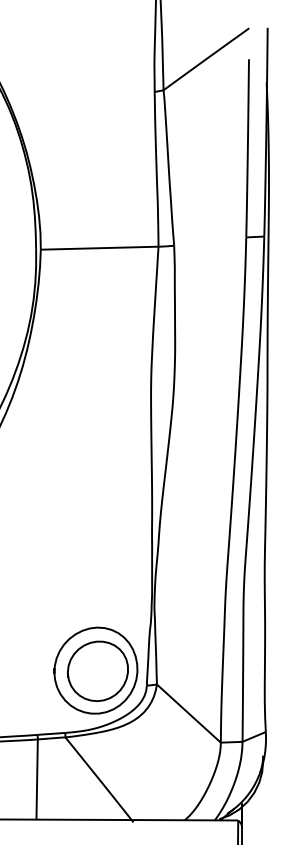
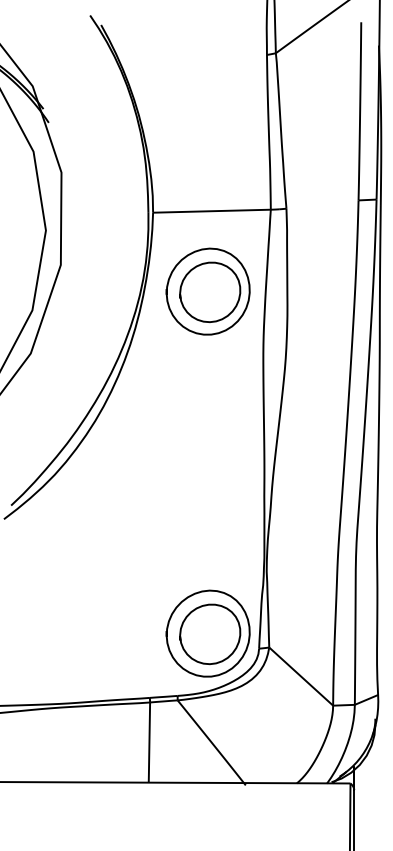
part: (95, 328) -> (207, 291), added

